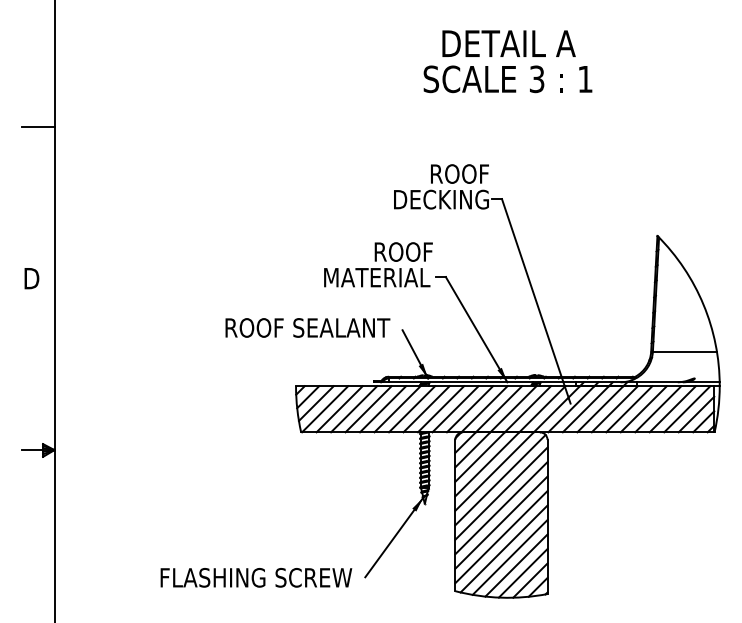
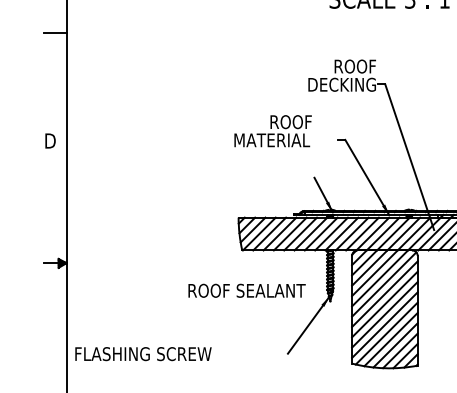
text: (378, 264) -> (273, 130), moved
text: (307, 327) -> (246, 290), moved
text: (256, 577) -> (143, 353), moved

